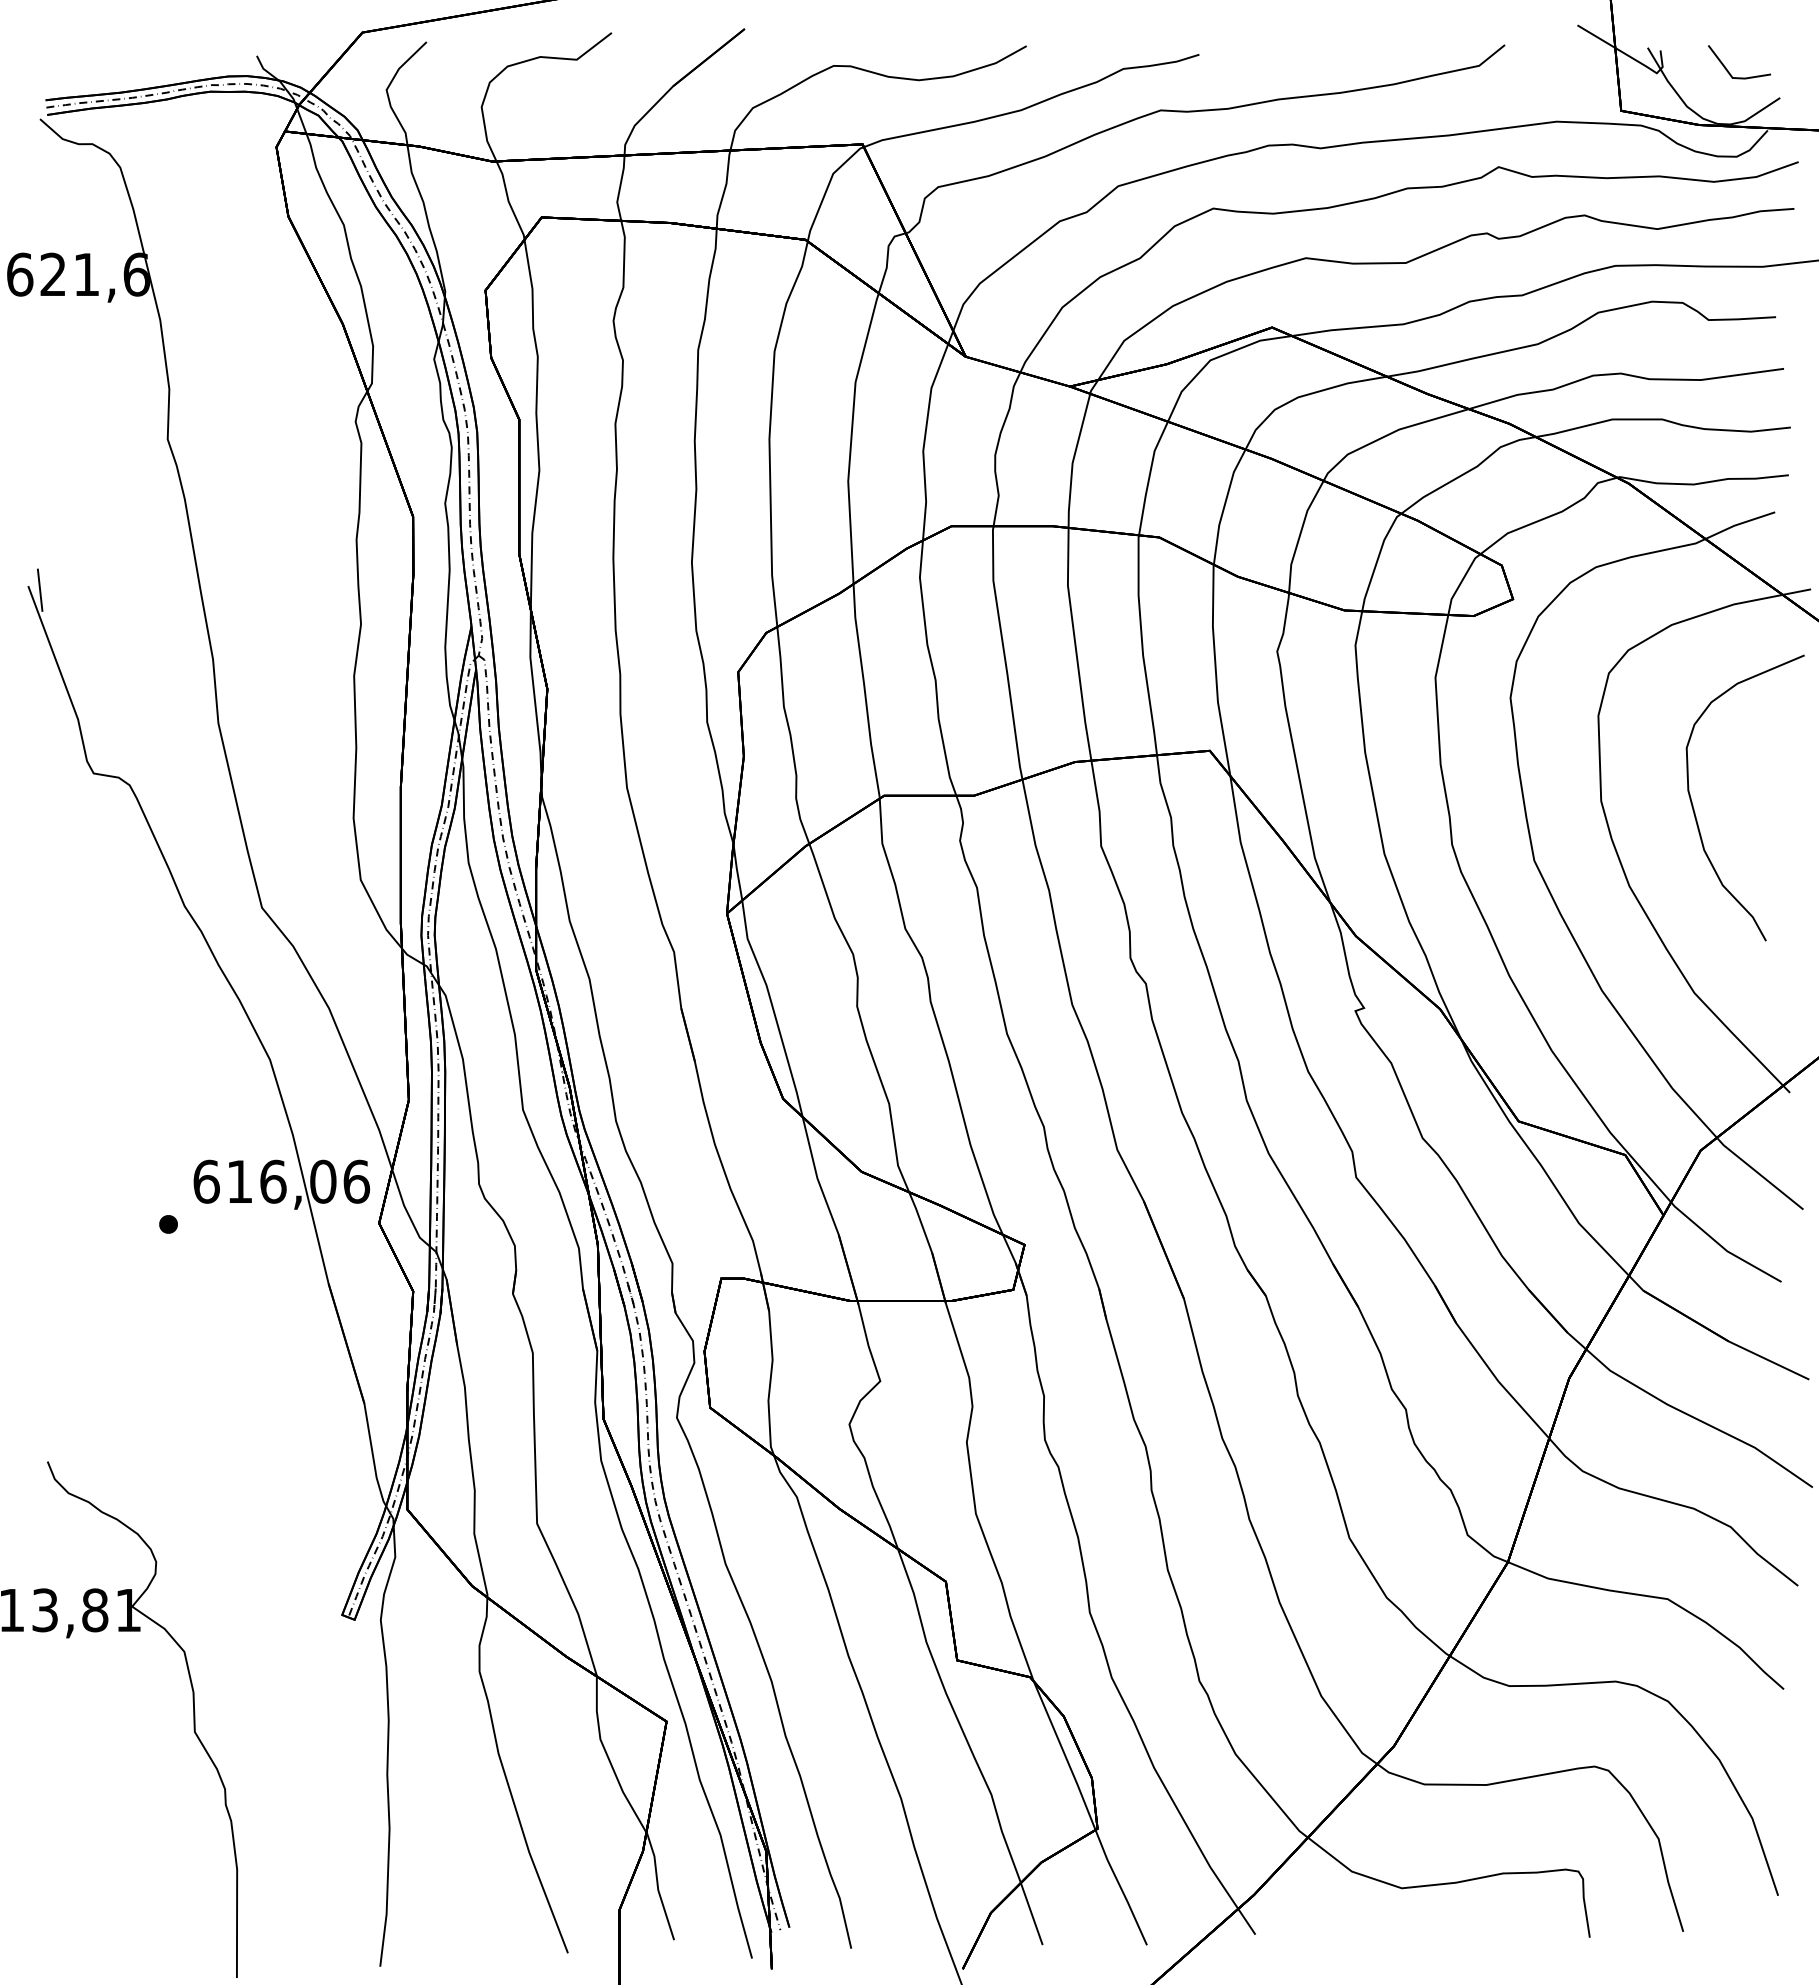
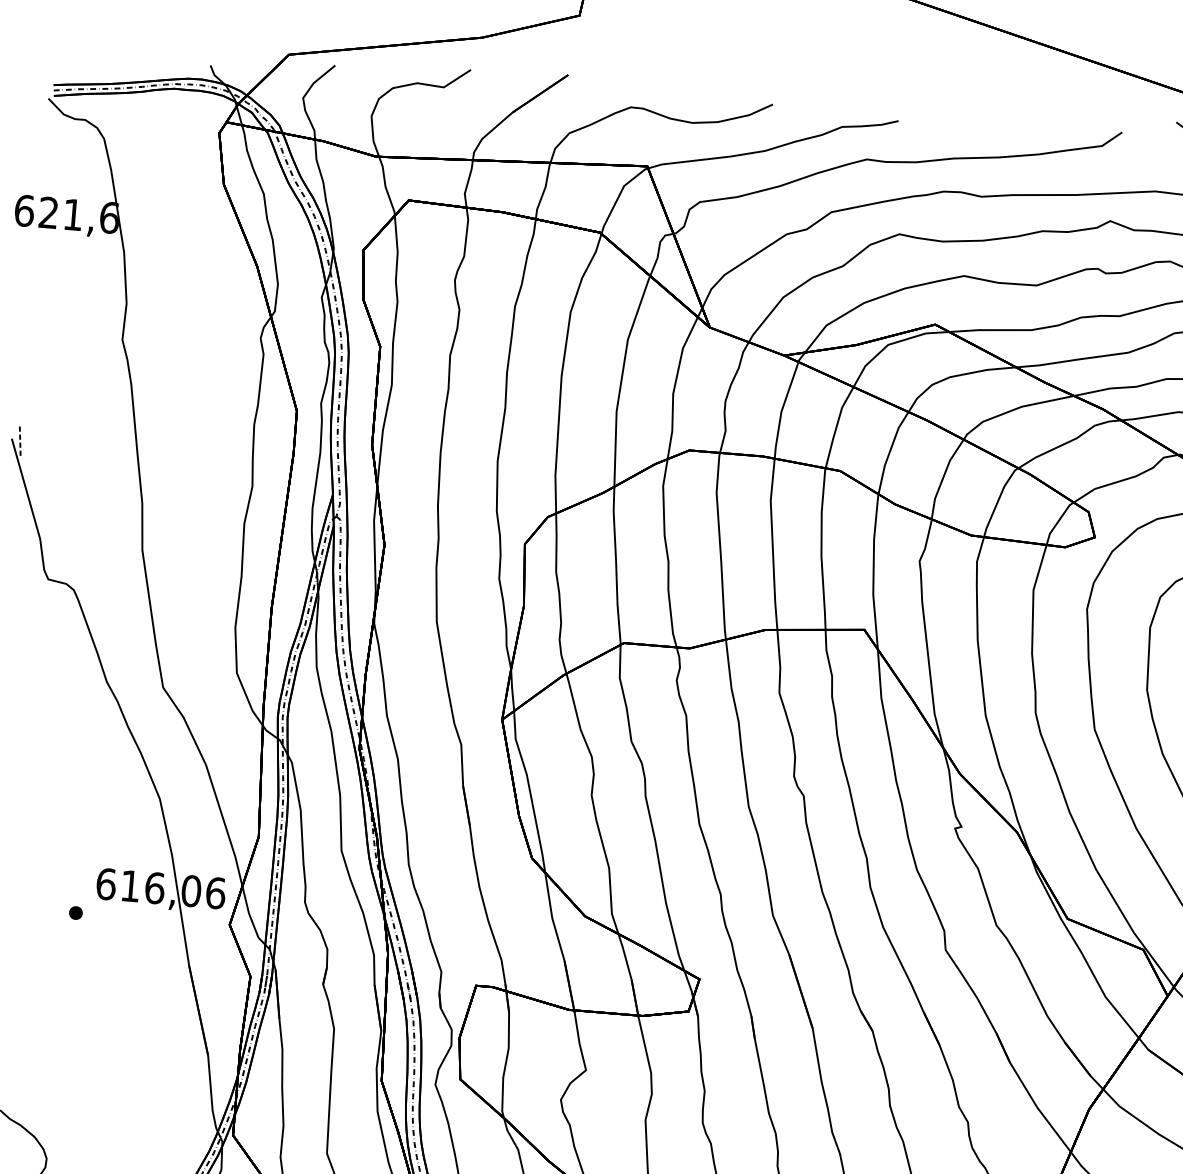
line: (40, 590) -> (20, 442), solid -> dashed

